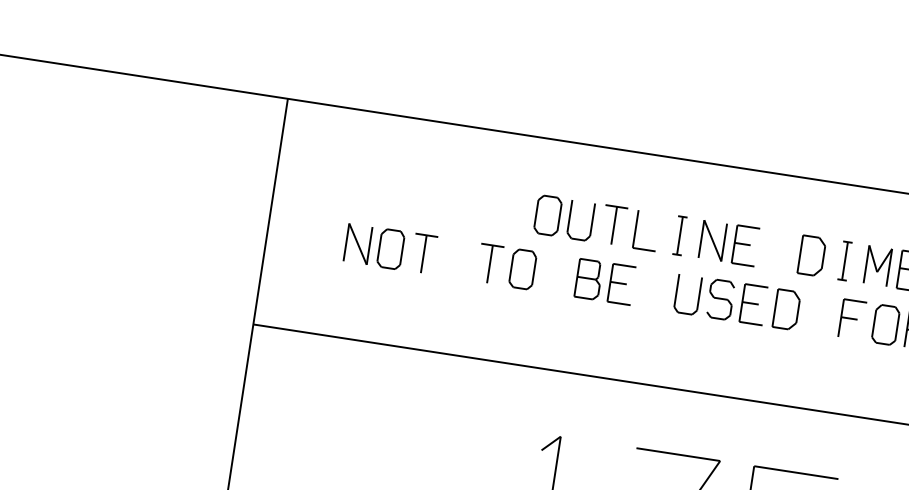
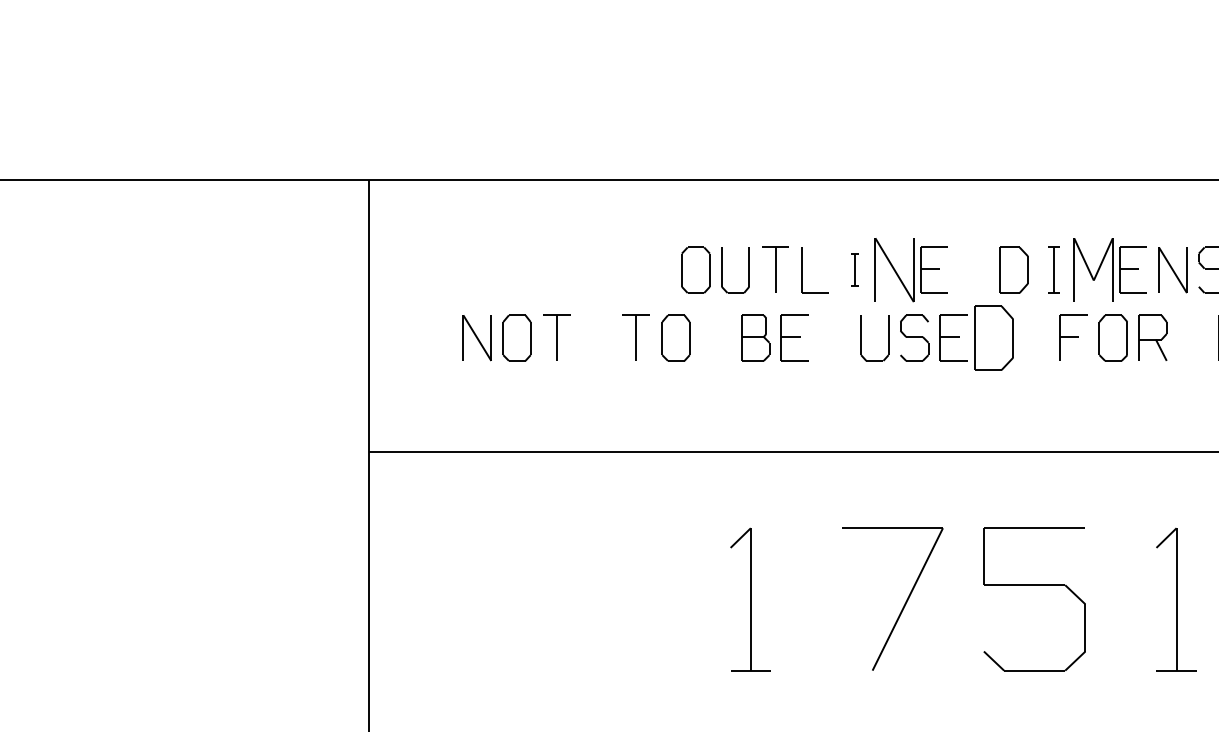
part: (679, 235) -> (854, 269), size x0.7
part: (712, 241) -> (894, 270), size x1.4
part: (877, 265) -> (1093, 269), size x1.4
part: (786, 309) -> (993, 337), size x1.4

